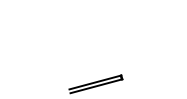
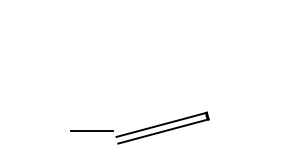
line: (55, 86) -> (92, 131), added

